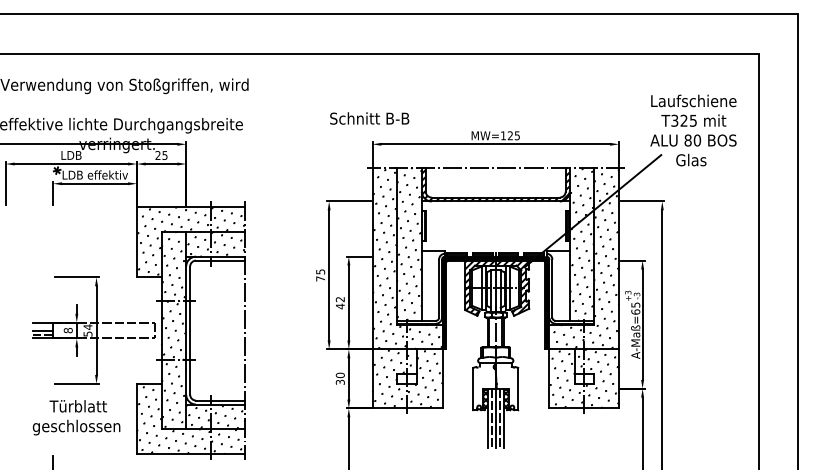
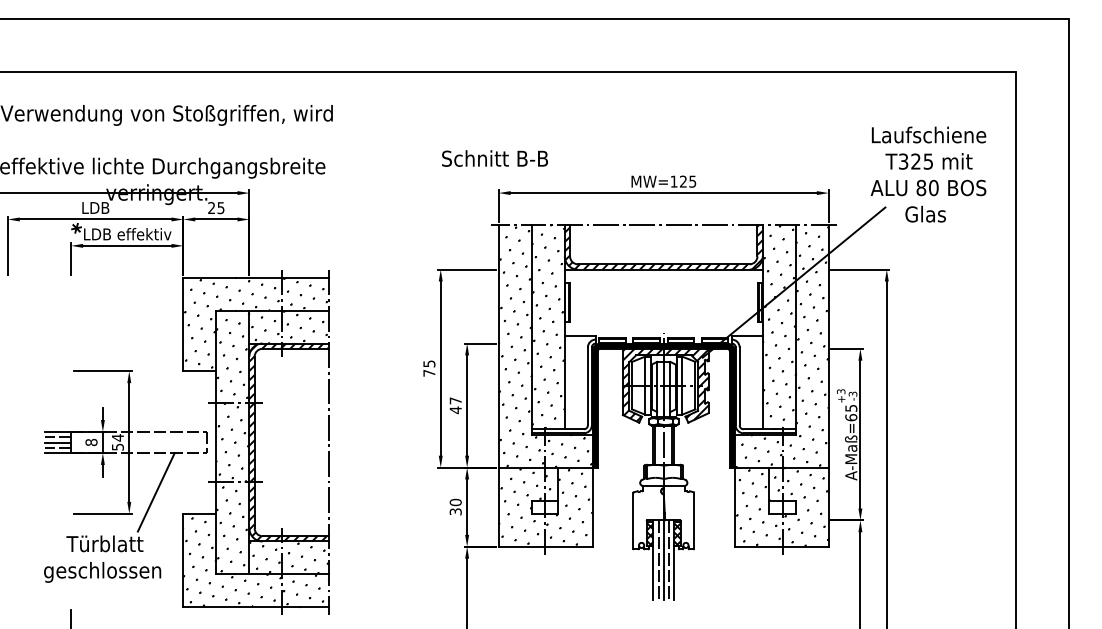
text: (340, 299) -> (455, 400), 42 -> 47
line: (42, 326) -> (57, 437), added
hatch: (215, 330) -> (288, 442), added
line: (116, 367) -> (155, 492), added

